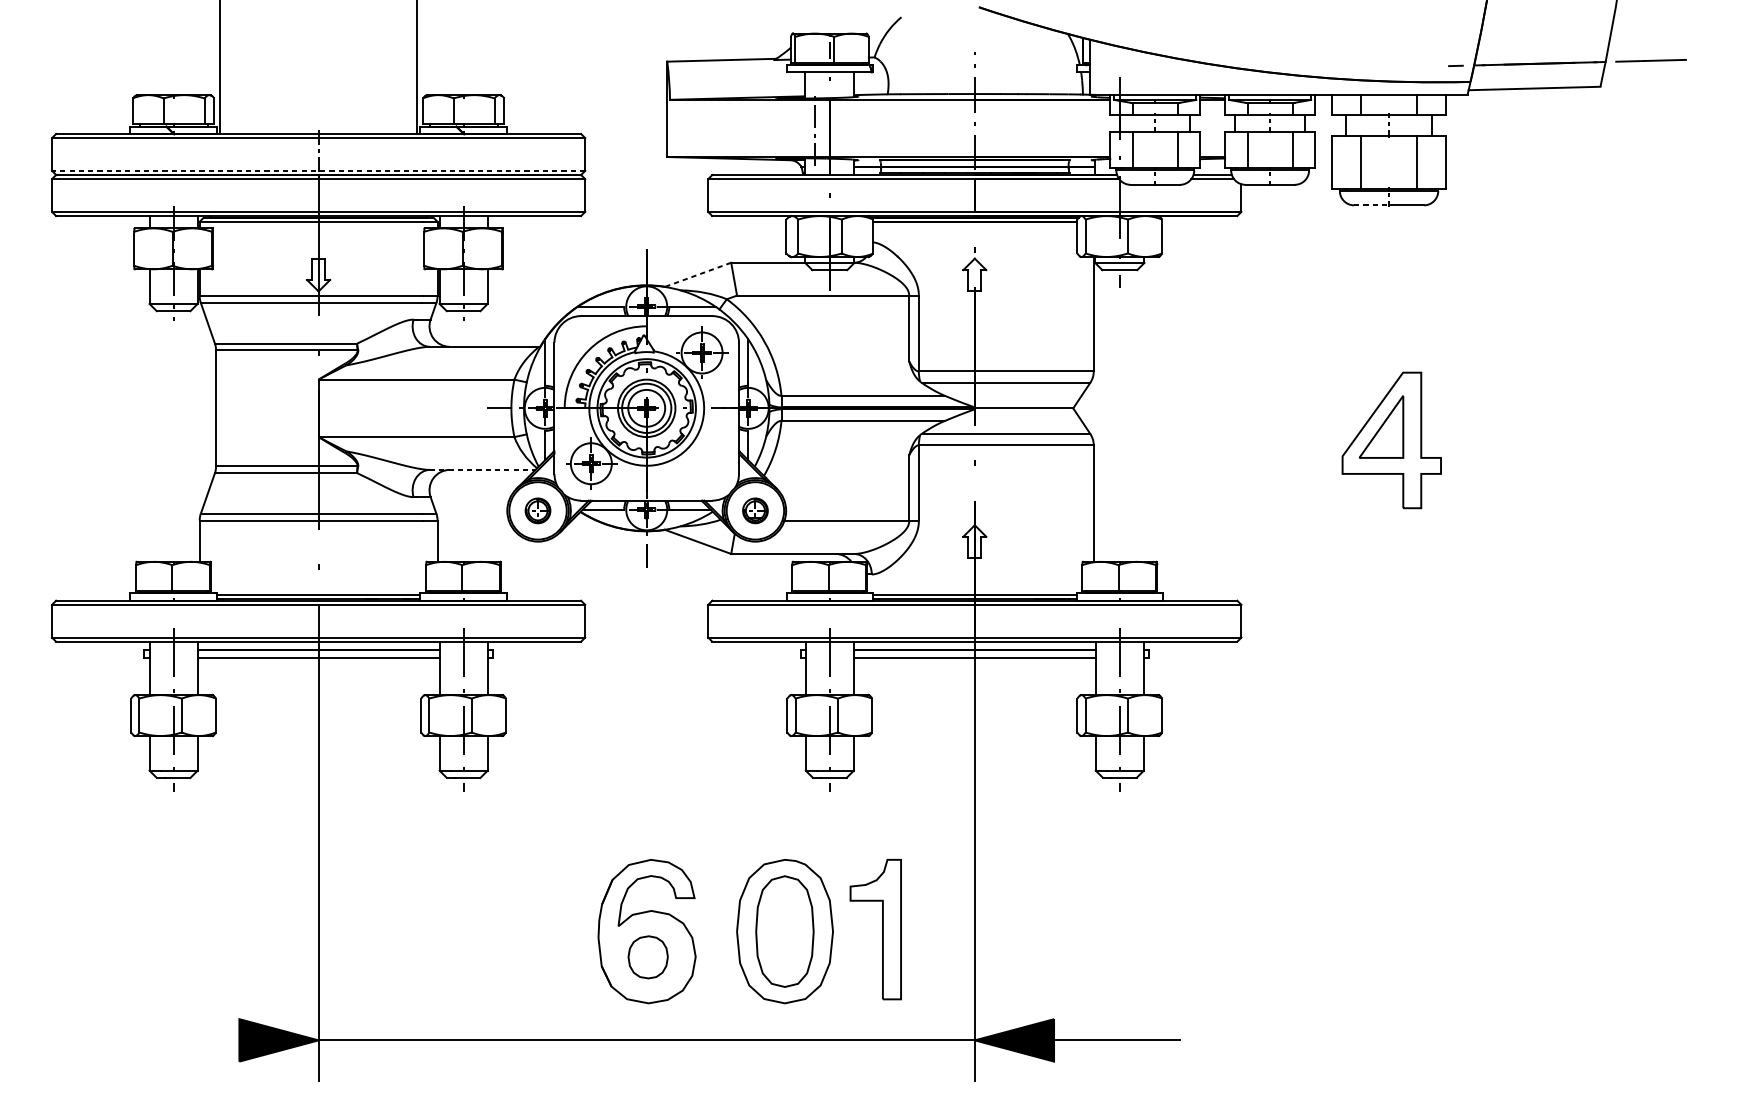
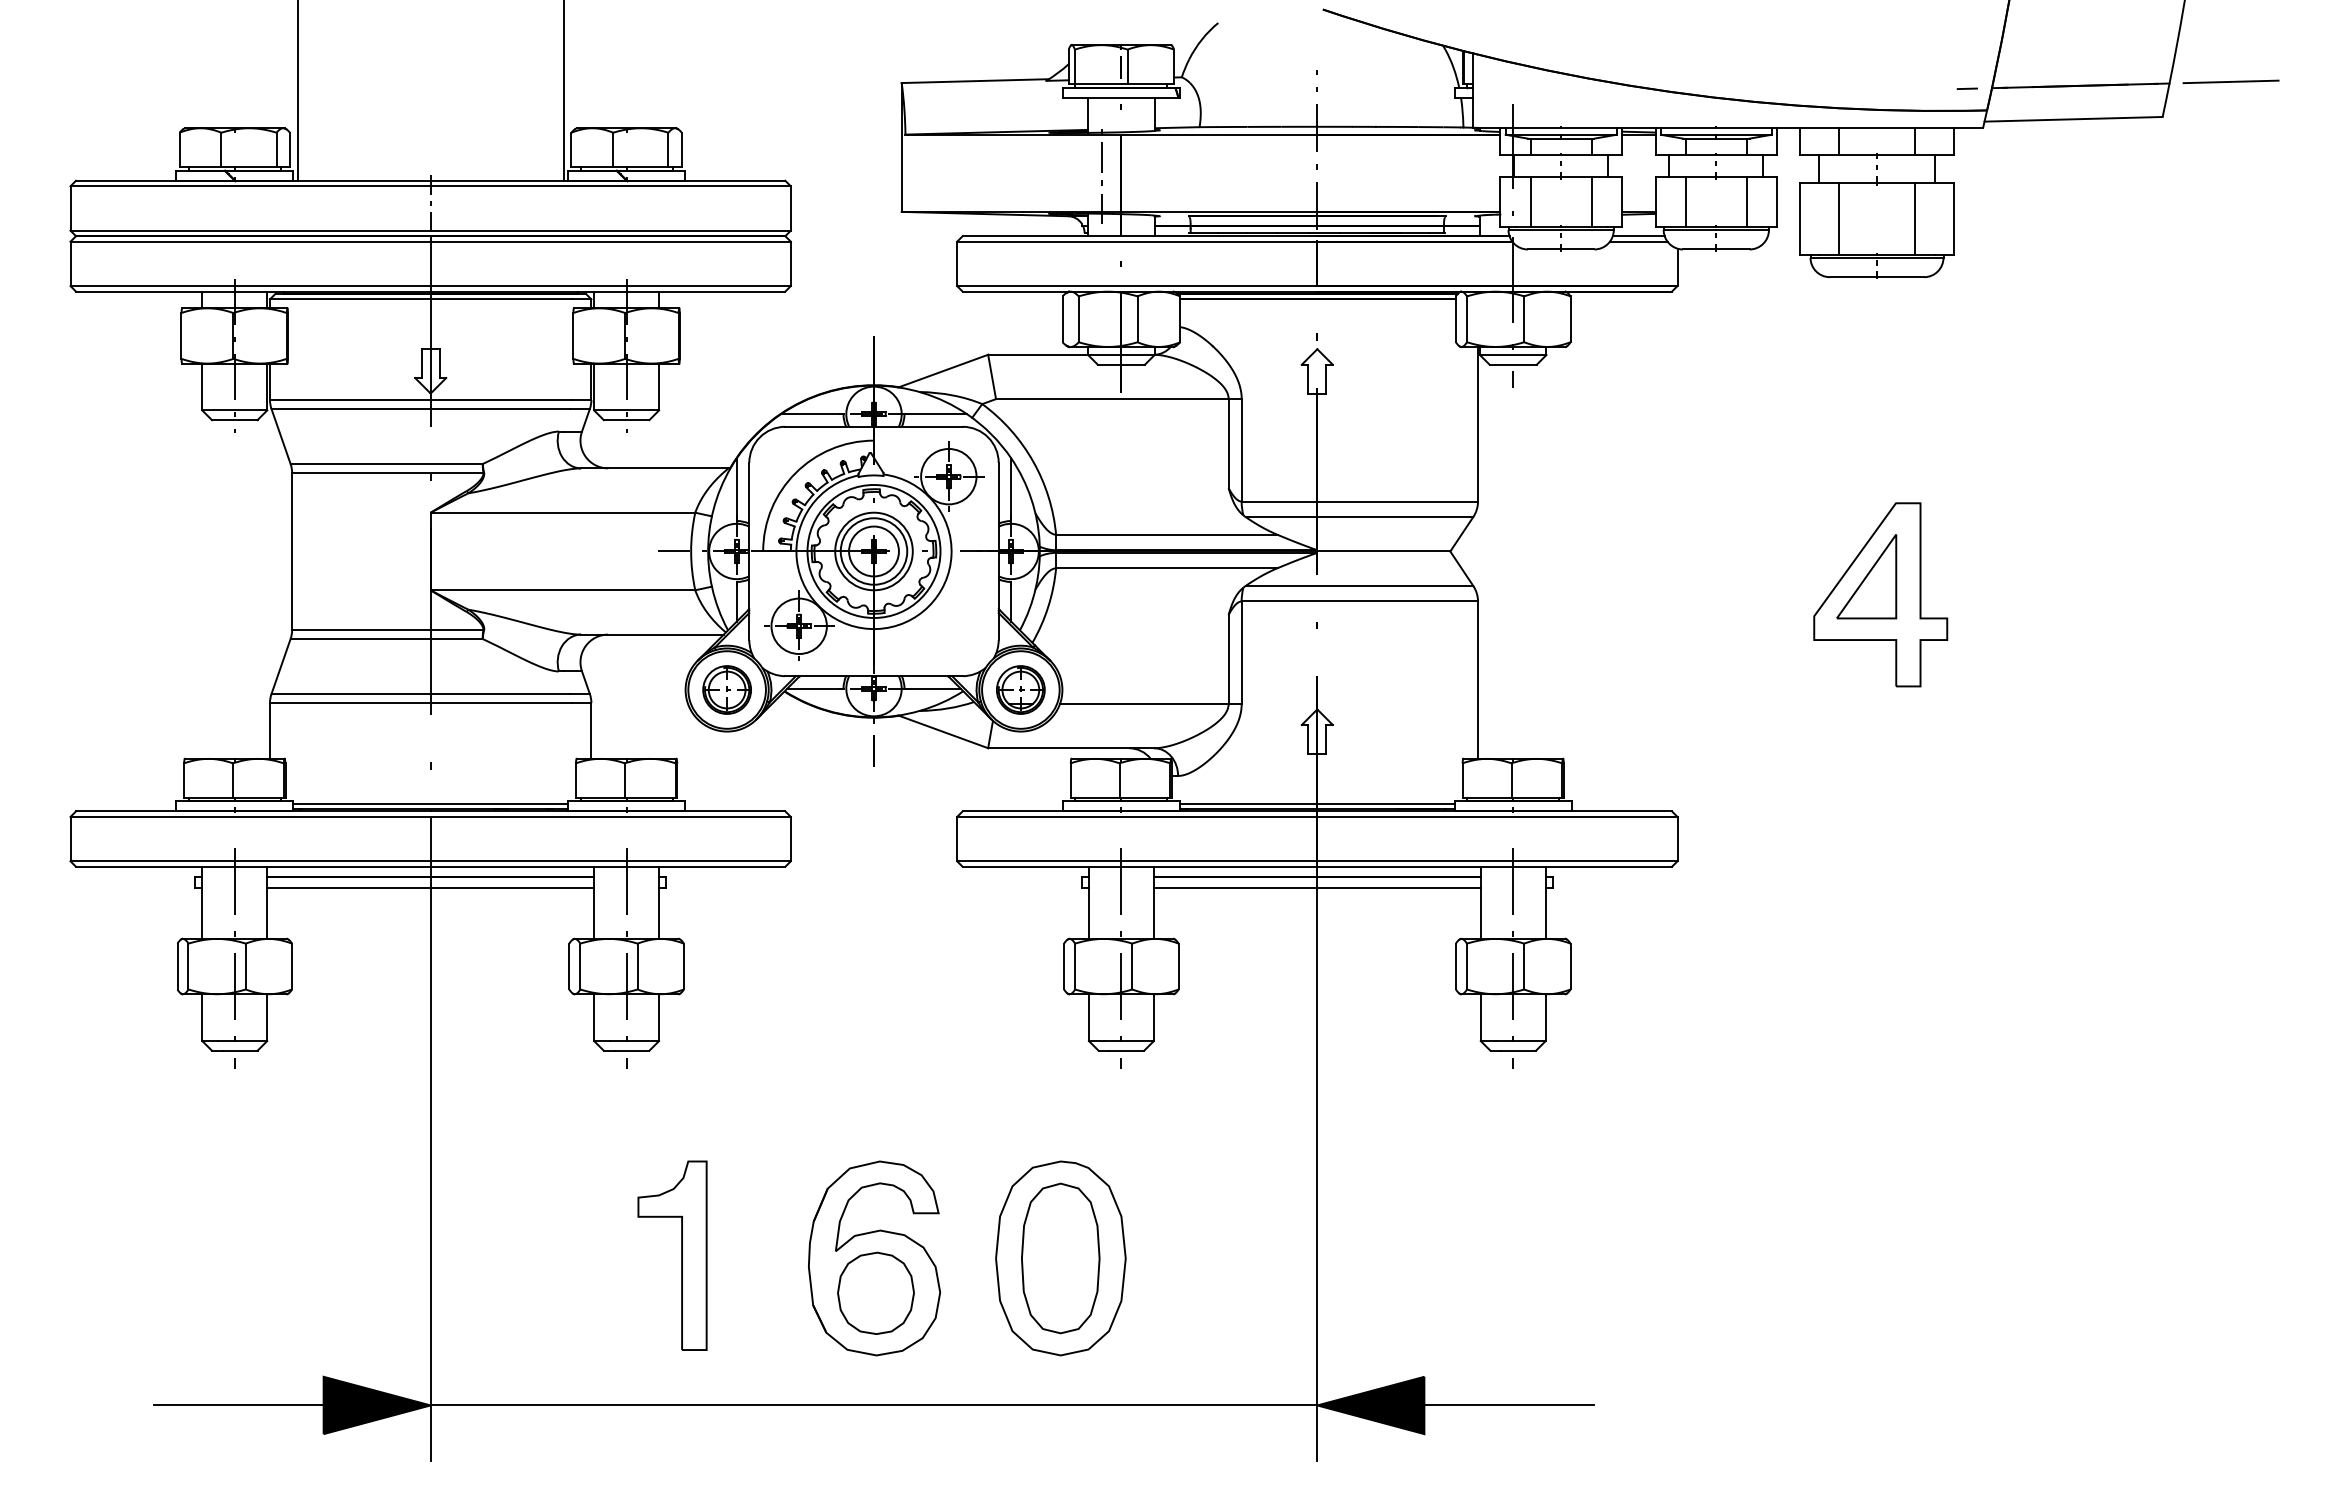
line: (318, 170) -> (430, 230), dashed -> solid
line: (1371, 205) -> (1853, 277), dashed -> solid
line: (698, 275) -> (943, 371), dashed -> solid
line: (482, 469) -> (652, 634), dashed -> solid
part: (537, 510) -> (726, 689), size x1.43
part: (755, 510) -> (1020, 689), size x1.43
part: (882, 929) -> (681, 1255), moved
part: (647, 956) -> (875, 1292), size x1.43
line: (176, 1040) -> (238, 1405), added

